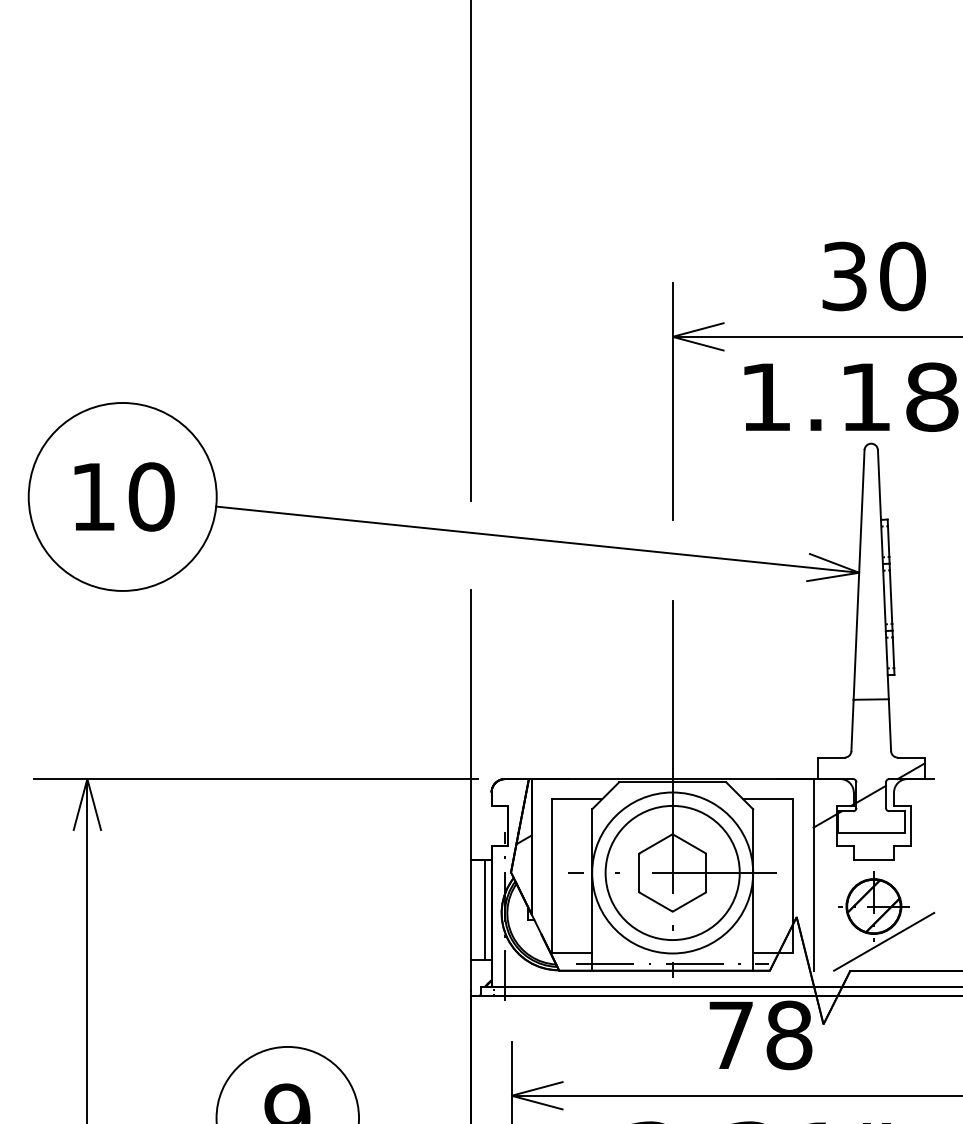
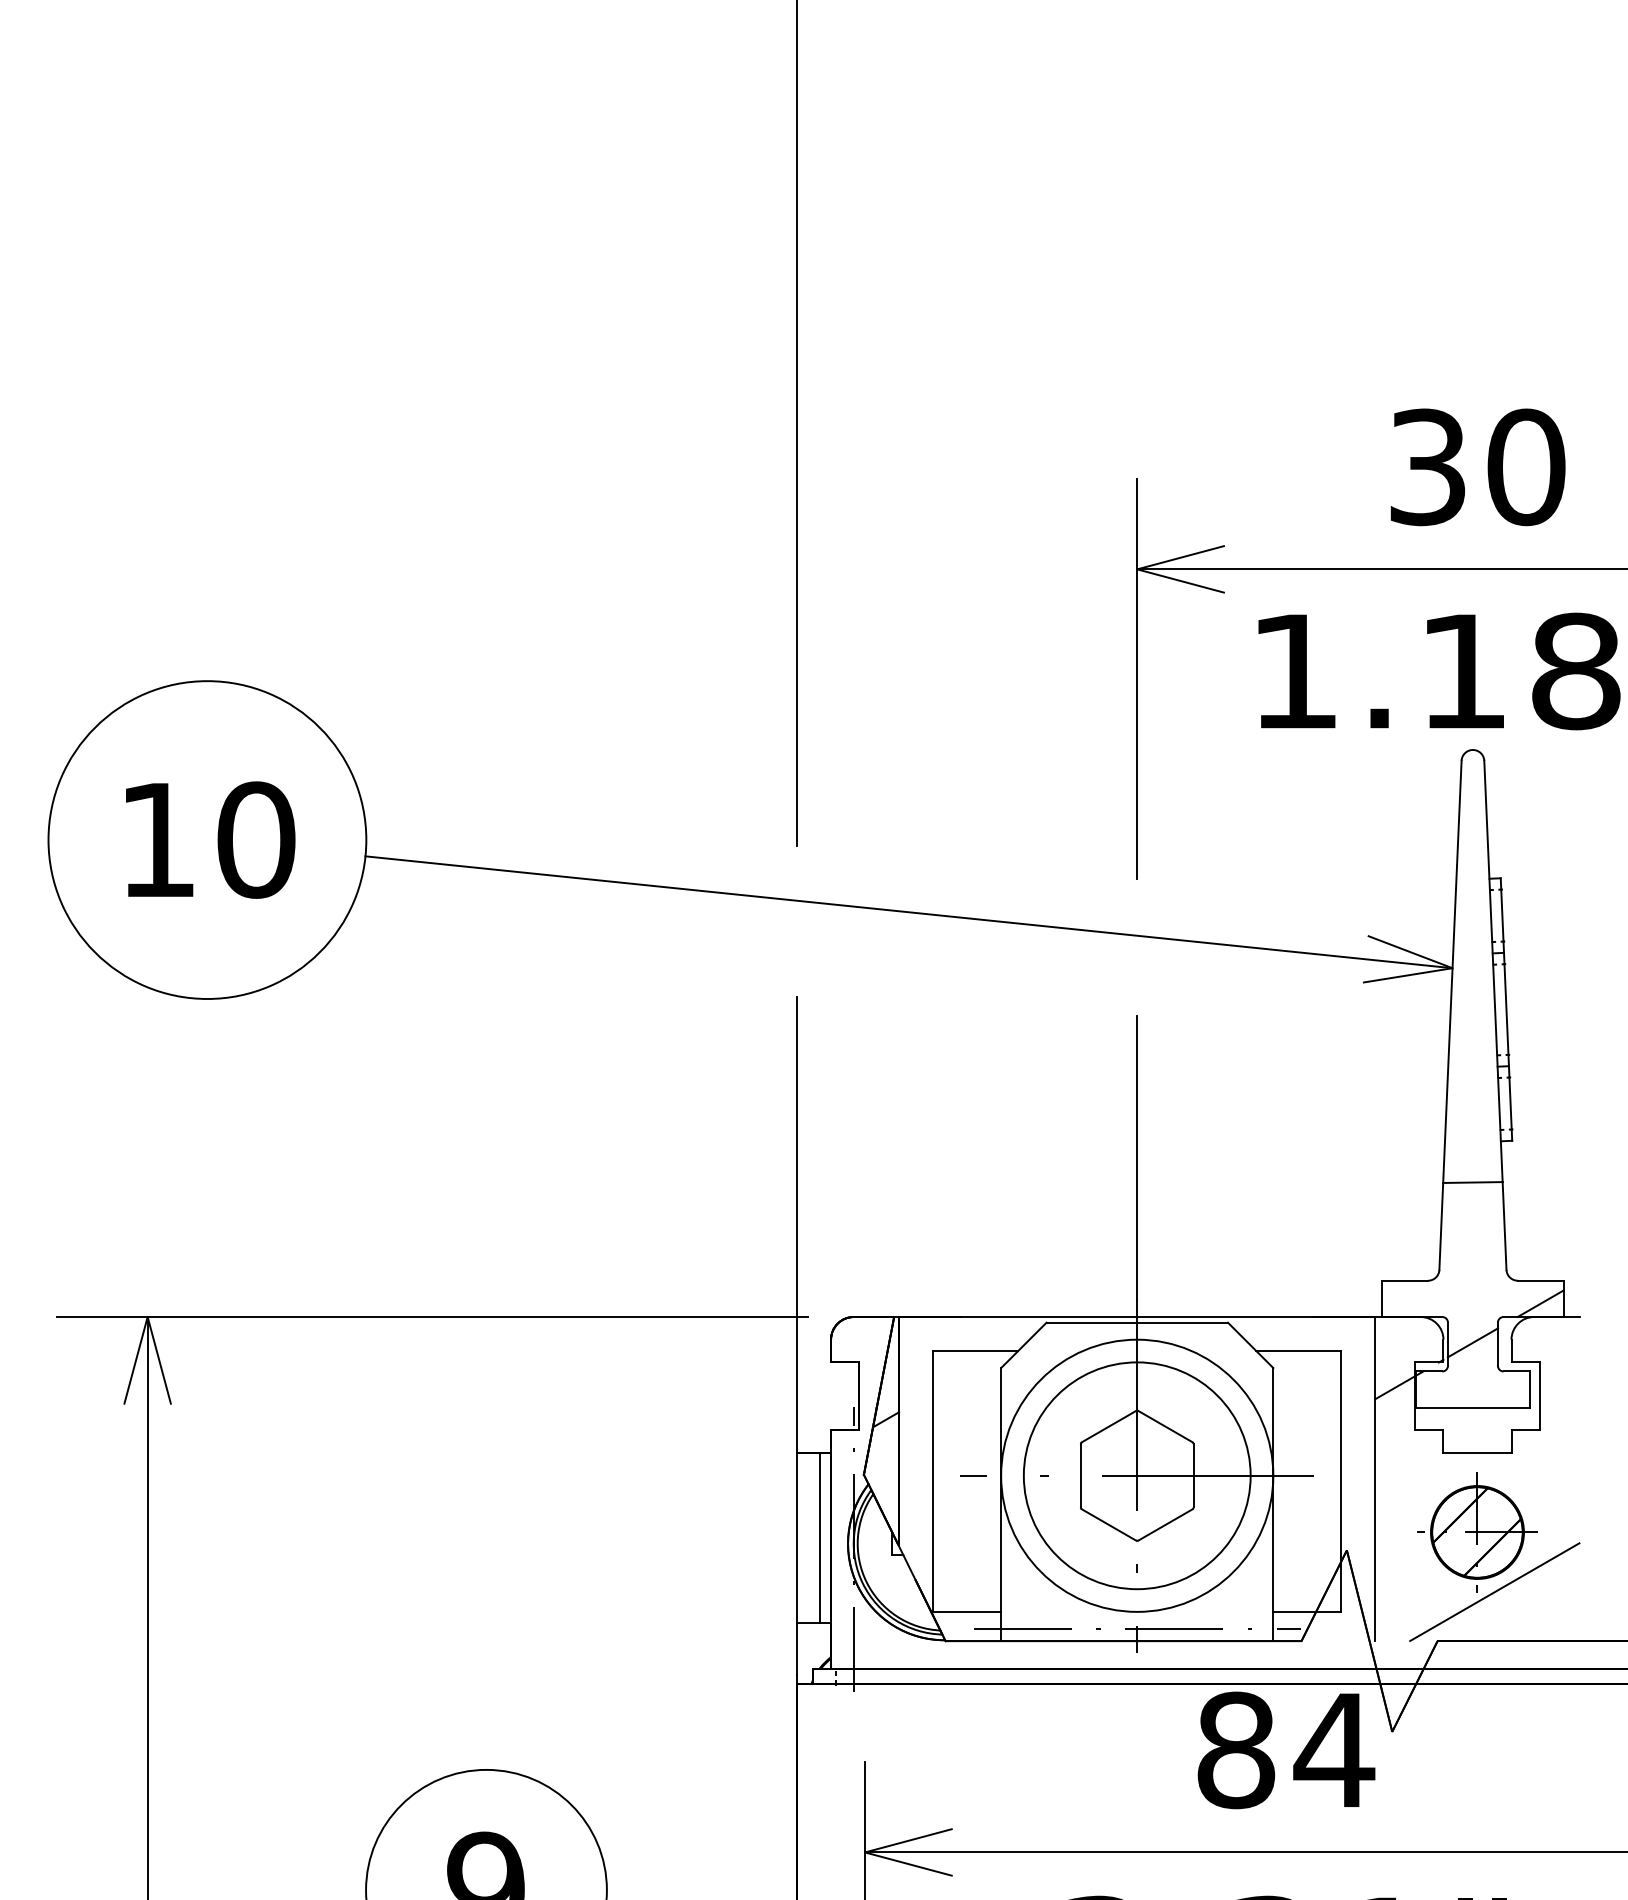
text: (760, 1035) -> (1285, 1750), 78 -> 84

